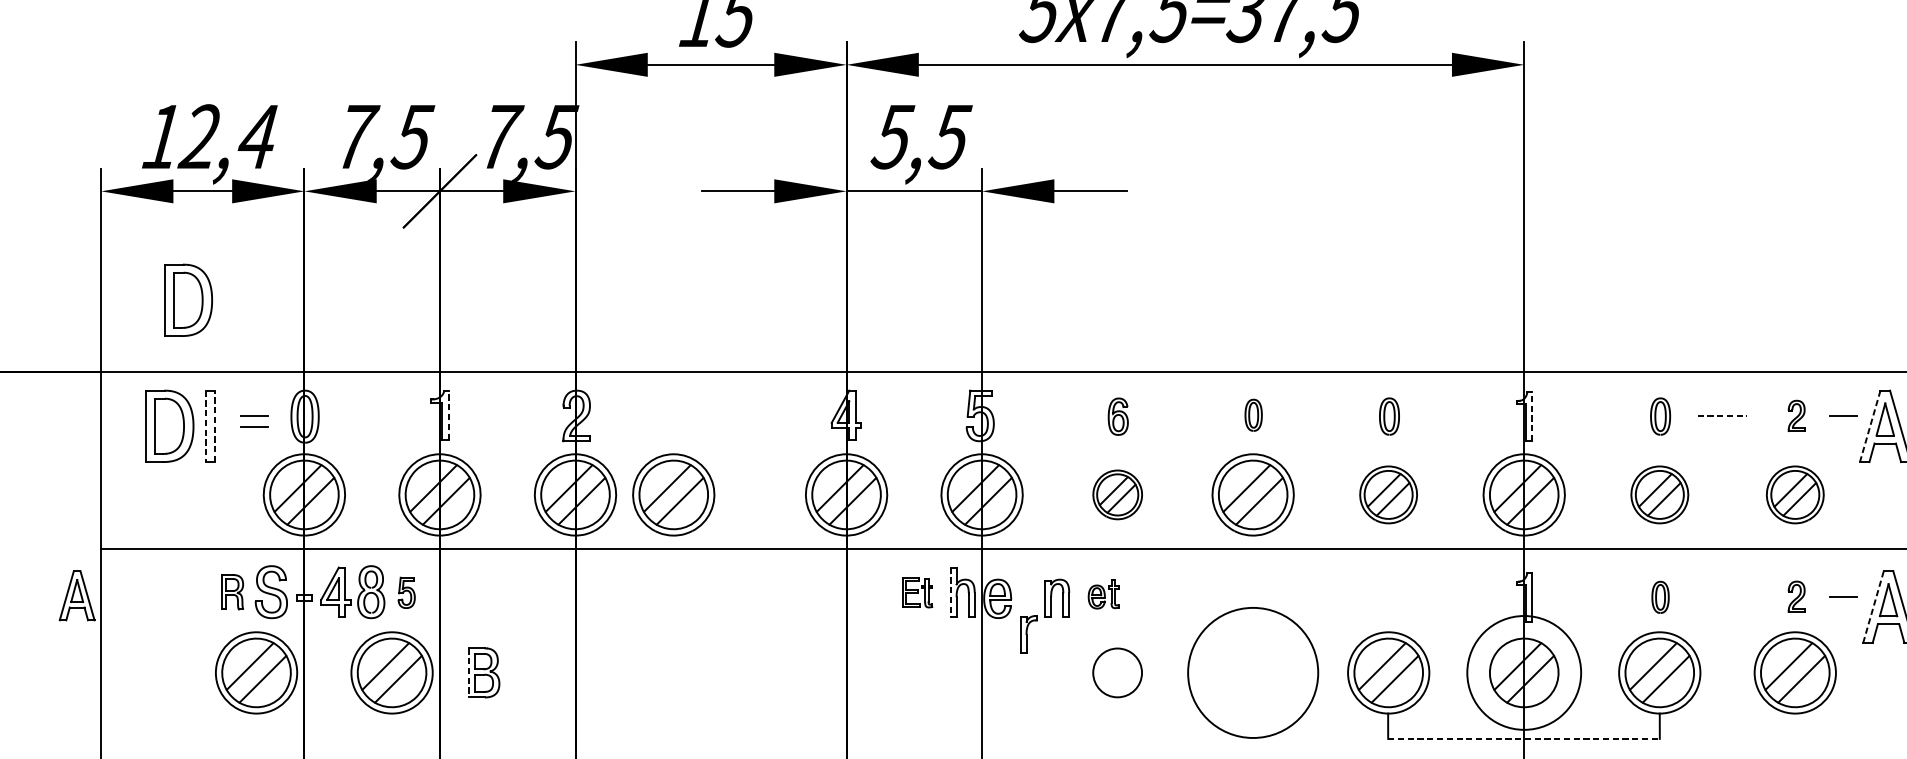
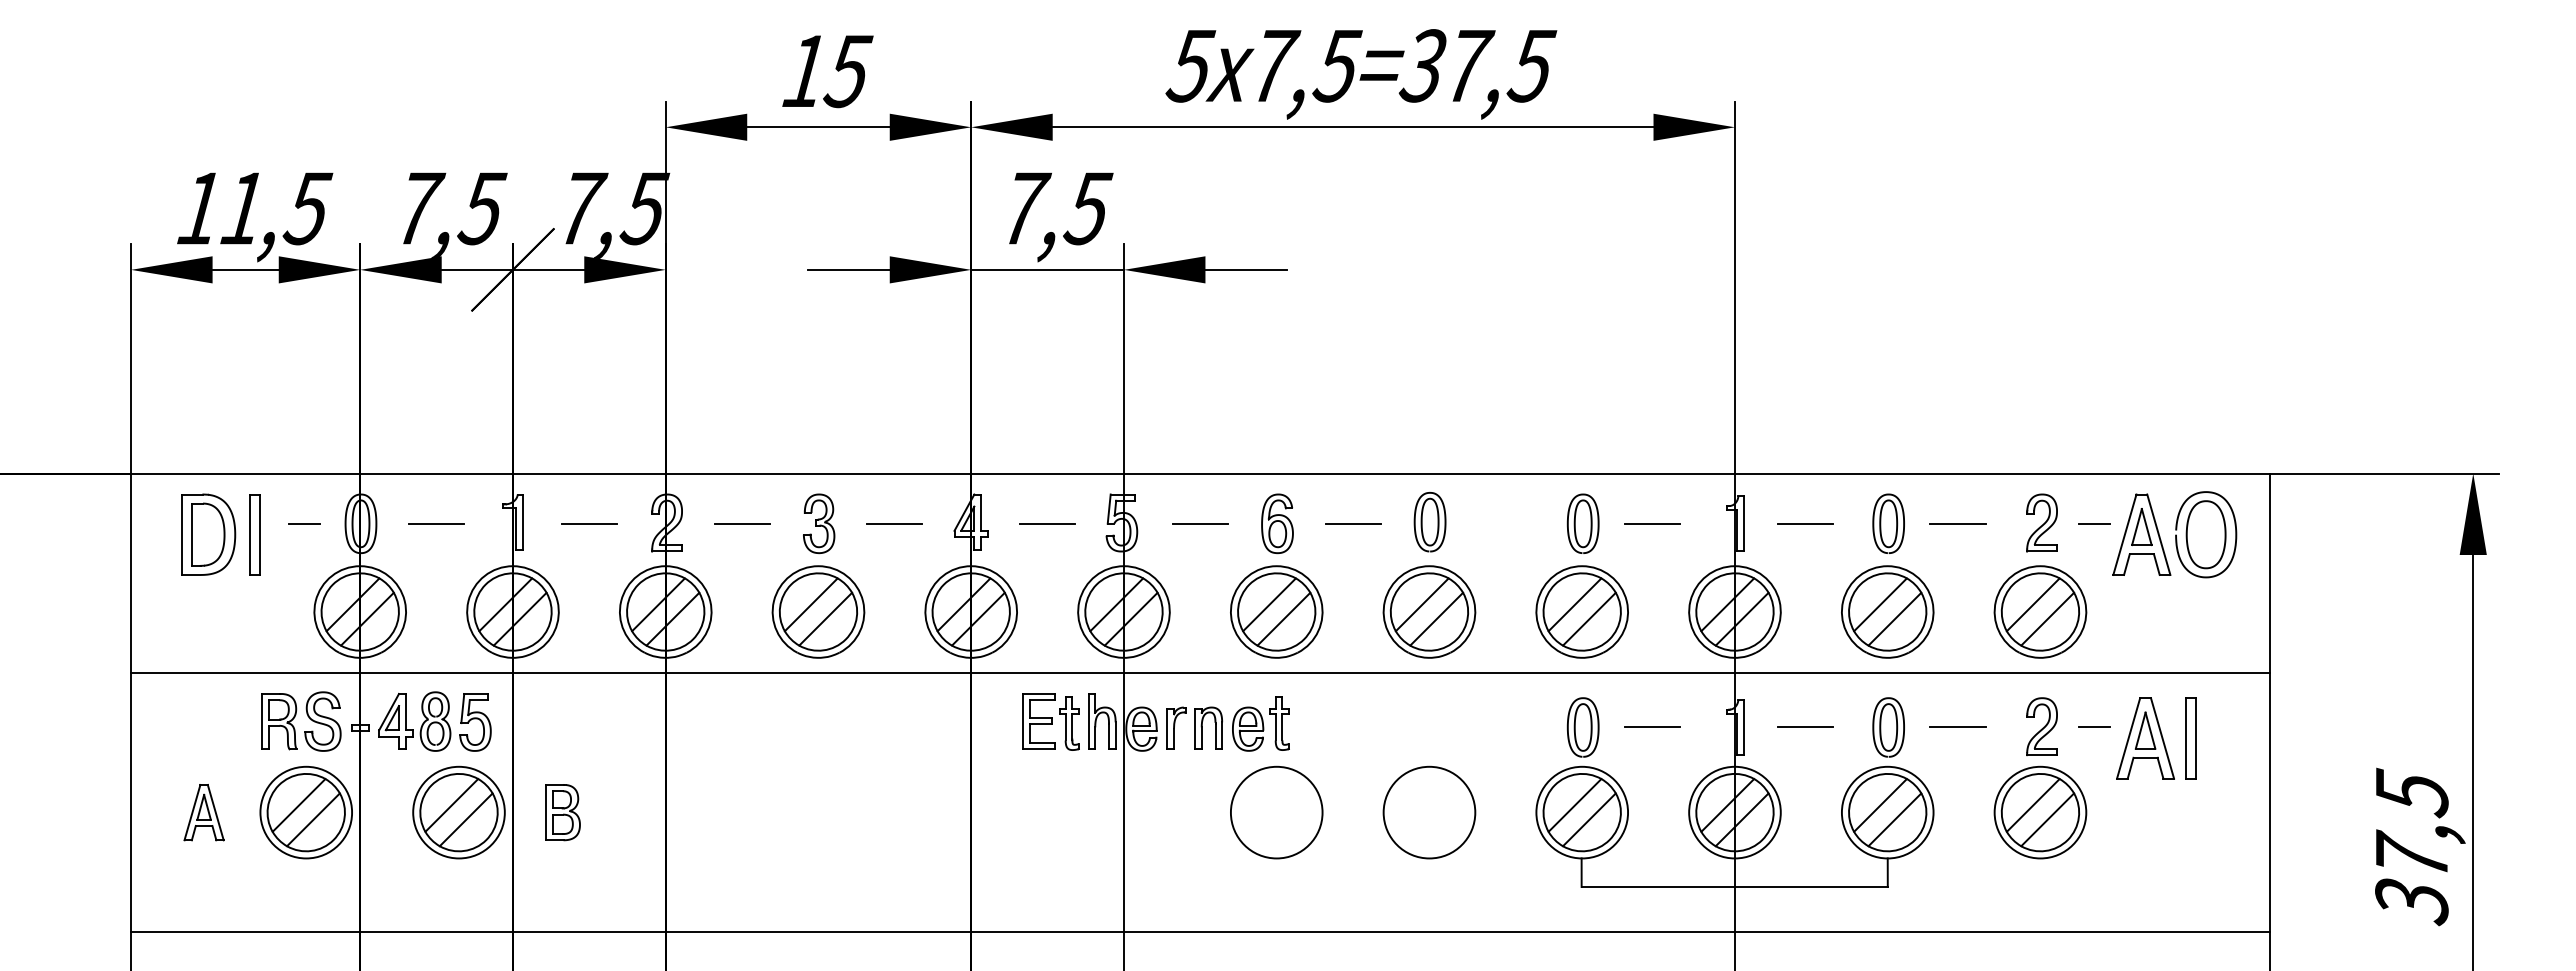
text: (228, 136) -> (274, 208), 12,4 -> 11,5
text: (893, 136) -> (1024, 208), 5,5 -> 7,5
part: (188, 300) -> (229, 392), removed
line: (449, 415) -> (523, 522), dashed -> solid
part: (1253, 415) -> (1429, 522), size x1.67
part: (1796, 415) -> (2041, 522), size x1.67
line: (372, 416) -> (436, 523), added
line: (506, 416) -> (588, 523), added
line: (642, 416) -> (741, 523), added
part: (711, 416) -> (819, 523), added
line: (778, 416) -> (894, 523), added
line: (914, 416) -> (1047, 523), added
line: (1049, 416) -> (1199, 523), added
part: (1118, 416) -> (1277, 523), size x1.43
line: (1184, 416) -> (1352, 523), added
part: (1388, 416) -> (1582, 523), size x1.43
line: (1451, 416) -> (1652, 523), added
line: (1531, 416) -> (1743, 523), dashed -> solid
line: (1585, 416) -> (1804, 523), added
part: (1660, 416) -> (1888, 523), size x1.43
line: (1721, 416) -> (1957, 523), dashed -> solid
line: (215, 426) -> (259, 534), dashed -> solid
line: (1869, 426) -> (2124, 534), dashed -> solid
line: (206, 427) -> (249, 535), dashed -> solid
line: (254, 427) -> (304, 535), removed
part: (673, 494) -> (818, 611), moved
part: (1117, 494) -> (1276, 611), size x1.67
part: (1388, 494) -> (1581, 611), size x1.43
part: (1659, 494) -> (1887, 611), size x1.43
part: (1795, 494) -> (2040, 611), size x1.43
part: (232, 592) -> (279, 721), size x1.43
part: (406, 592) -> (475, 722), size x1.67
part: (916, 592) -> (1050, 721), size x1.67
line: (950, 592) -> (1088, 721), dashed -> solid
part: (1103, 593) -> (1260, 723), size x1.67
part: (76, 595) -> (203, 812), moved
part: (1796, 596) -> (2041, 726), size x1.67
part: (1388, 597) -> (1582, 727), added
line: (1451, 597) -> (1652, 727), added
line: (1585, 597) -> (1804, 727), added
part: (1660, 597) -> (1888, 727), size x1.67
line: (1721, 597) -> (1957, 727), added
line: (1873, 607) -> (2128, 738), dashed -> solid
part: (1028, 633) -> (1176, 727), moved
line: (468, 672) -> (545, 812), dashed -> solid
circle: (1117, 672) -> (1276, 812), size x1.67
circle: (1253, 672) -> (1429, 812), size x0.62
circle: (1523, 672) -> (1734, 812), size x0.71
line: (1524, 738) -> (1735, 886), dashed -> solid

